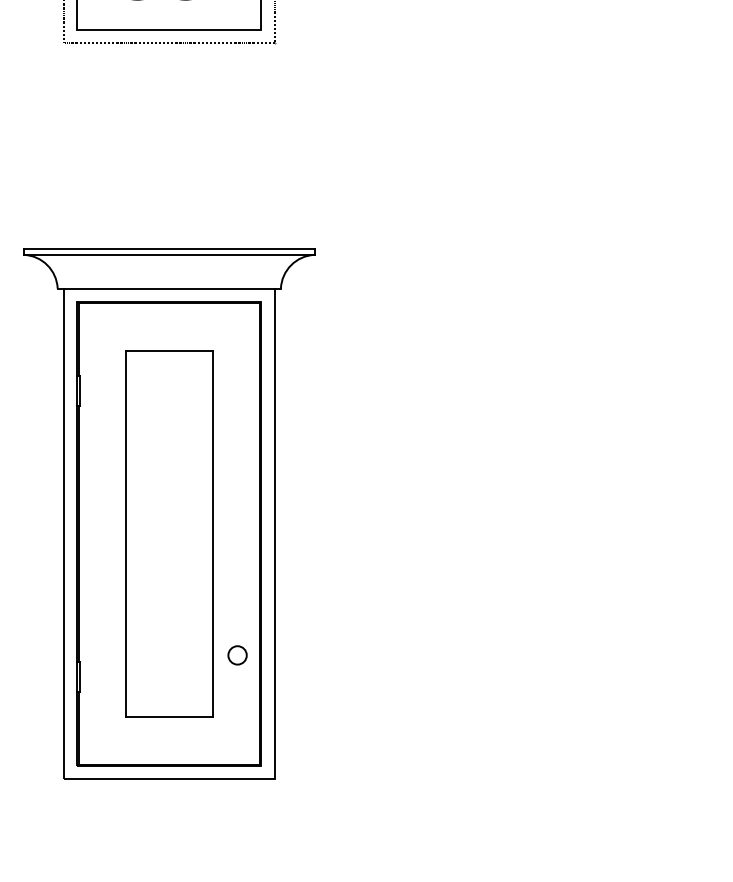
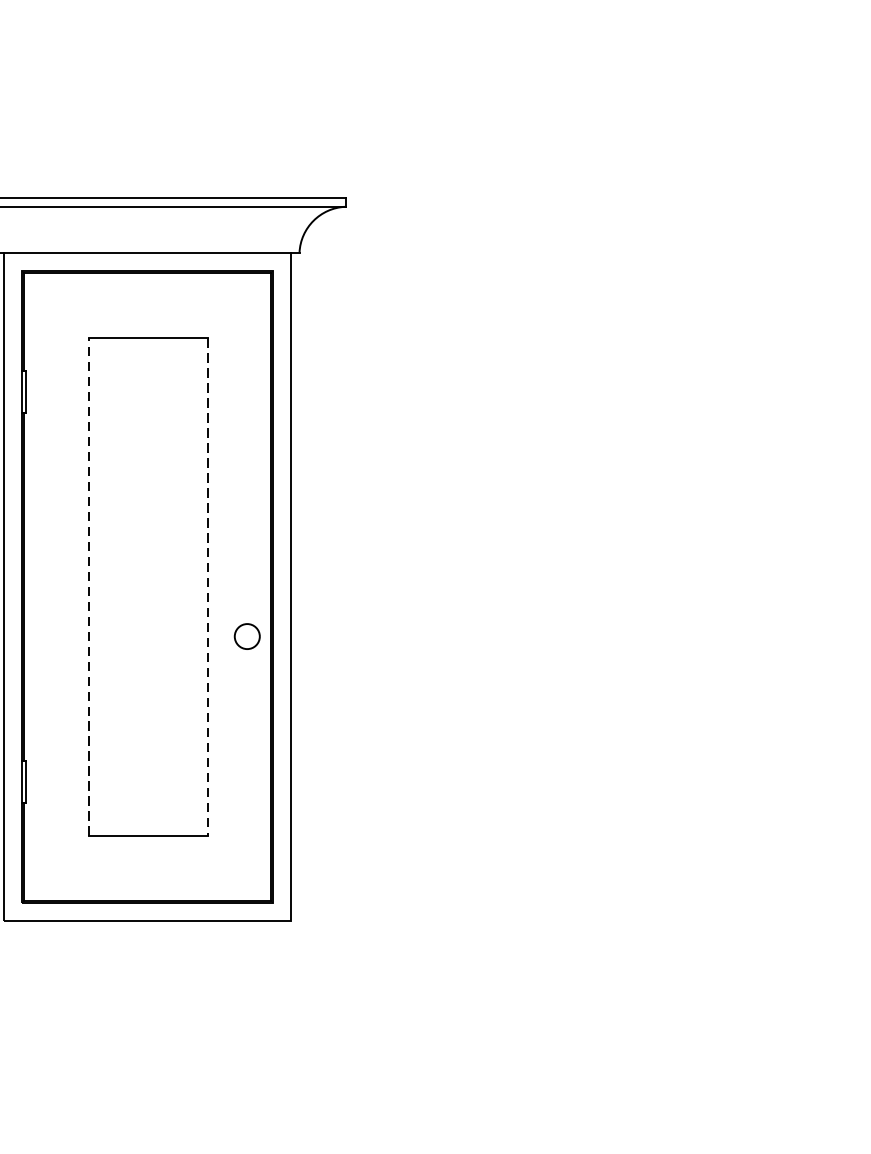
line: (126, 534) -> (89, 587), solid -> dashed
line: (213, 534) -> (207, 587), solid -> dashed
circle: (237, 655) -> (247, 636), moved

